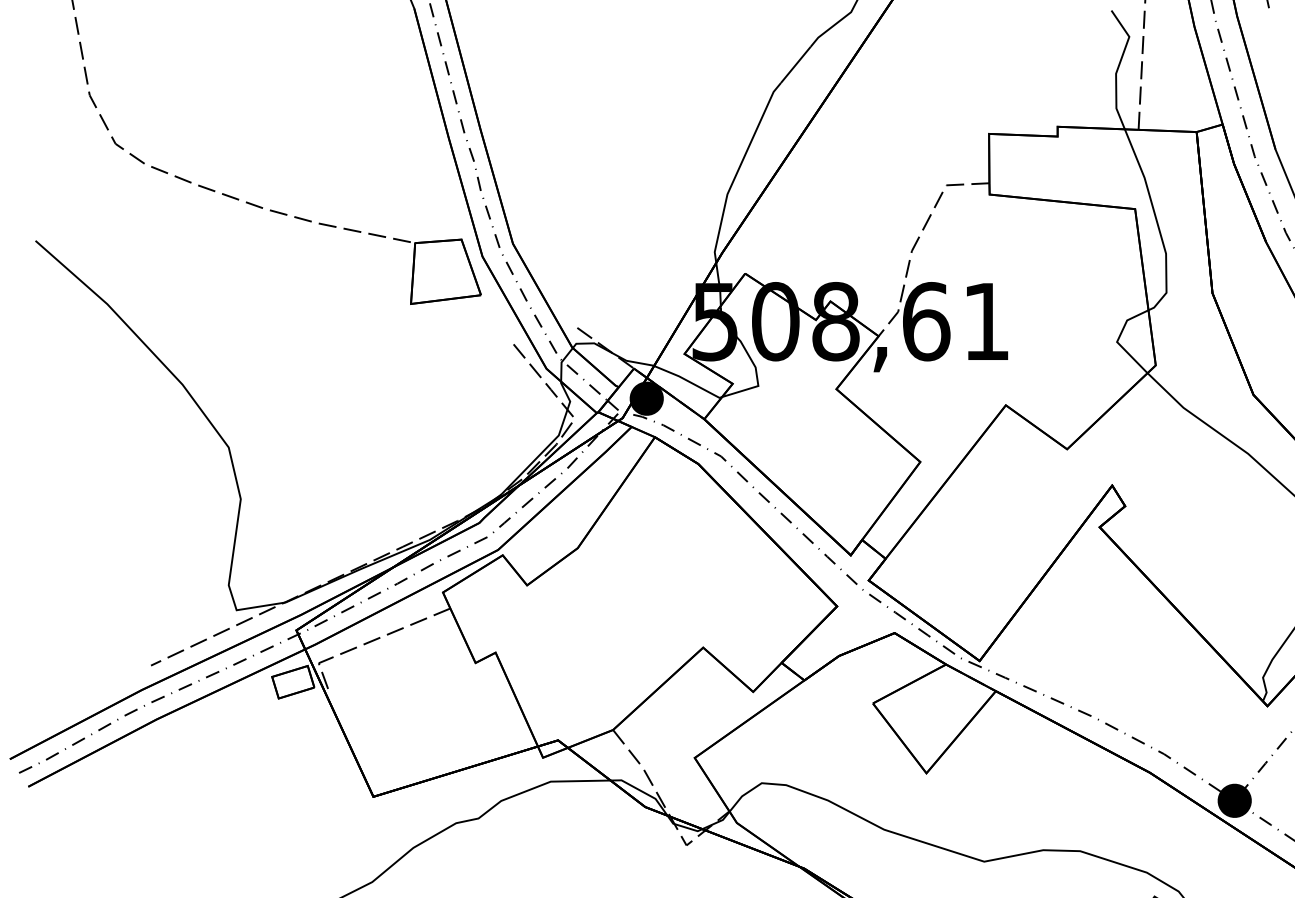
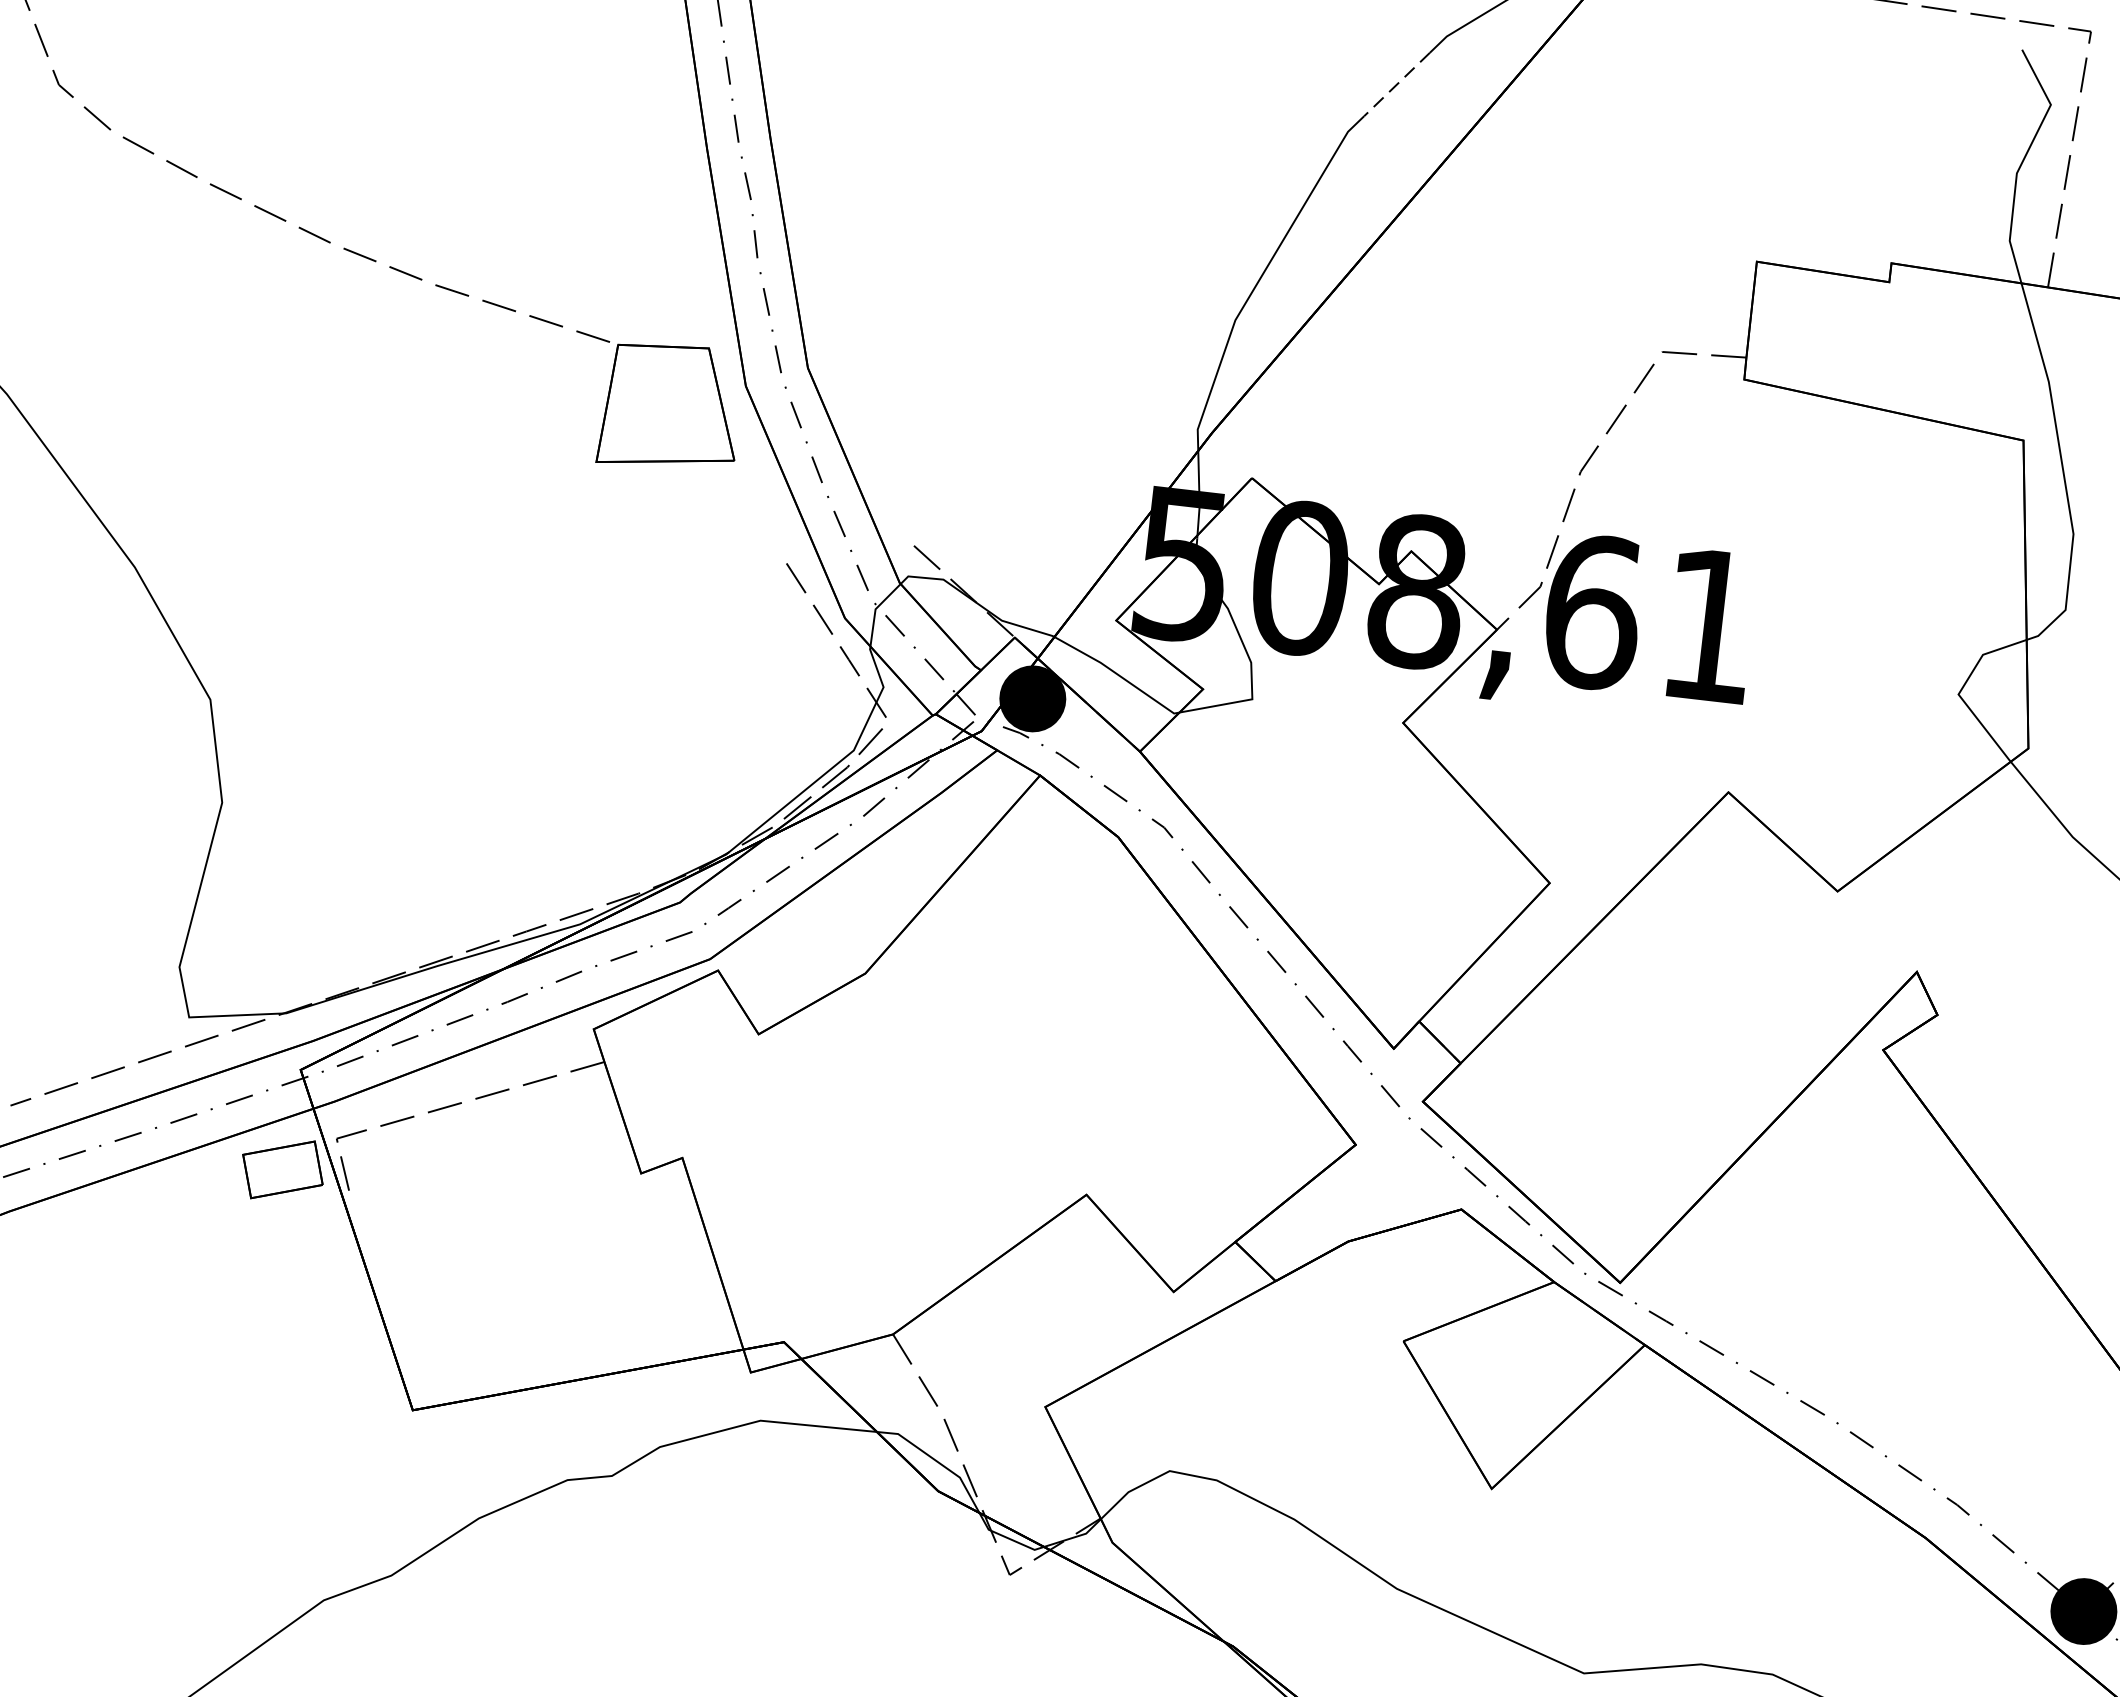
line: (795, 65) -> (1396, 85), solid -> dashed

